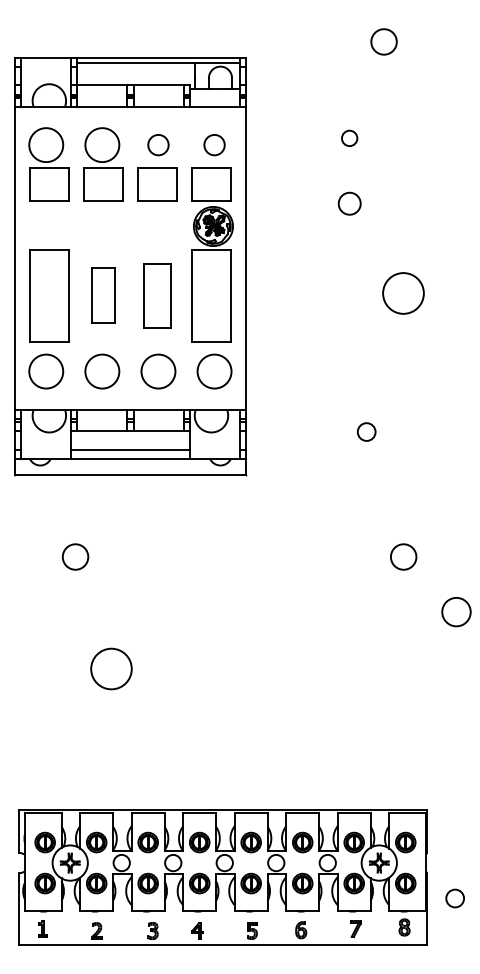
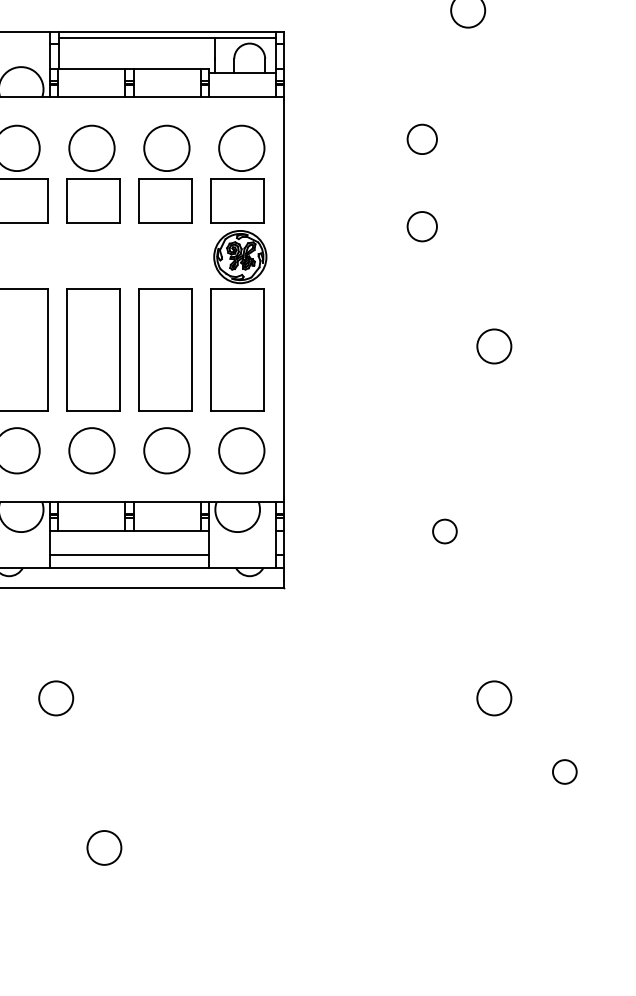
circle: (349, 138) -> (421, 139), size x1.43
circle: (158, 145) -> (166, 148), size x1.67
circle: (214, 145) -> (241, 148), size x1.67
circle: (403, 293) -> (494, 346), size x0.62
part: (103, 295) -> (93, 349), size x1.67
part: (157, 295) -> (165, 349), size x1.43
circle: (456, 612) -> (564, 772), size x0.62
circle: (111, 668) -> (104, 847), size x0.62

